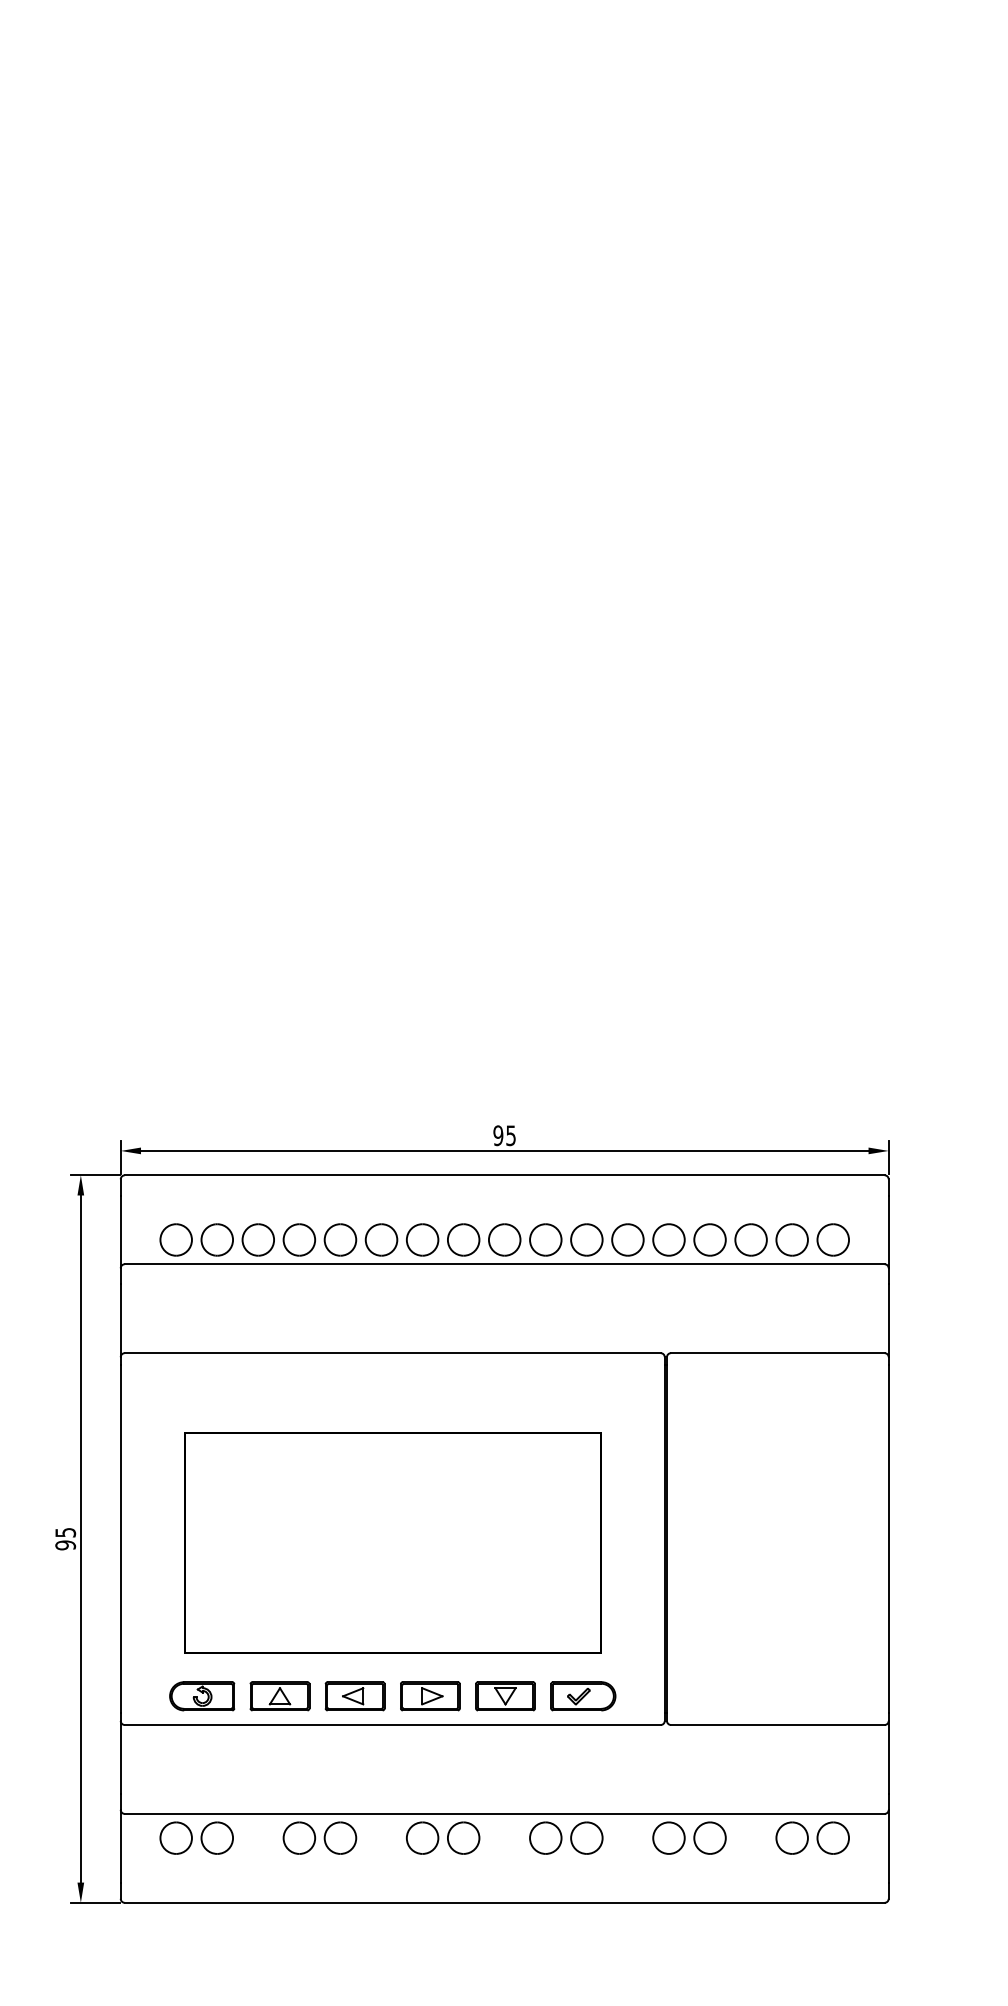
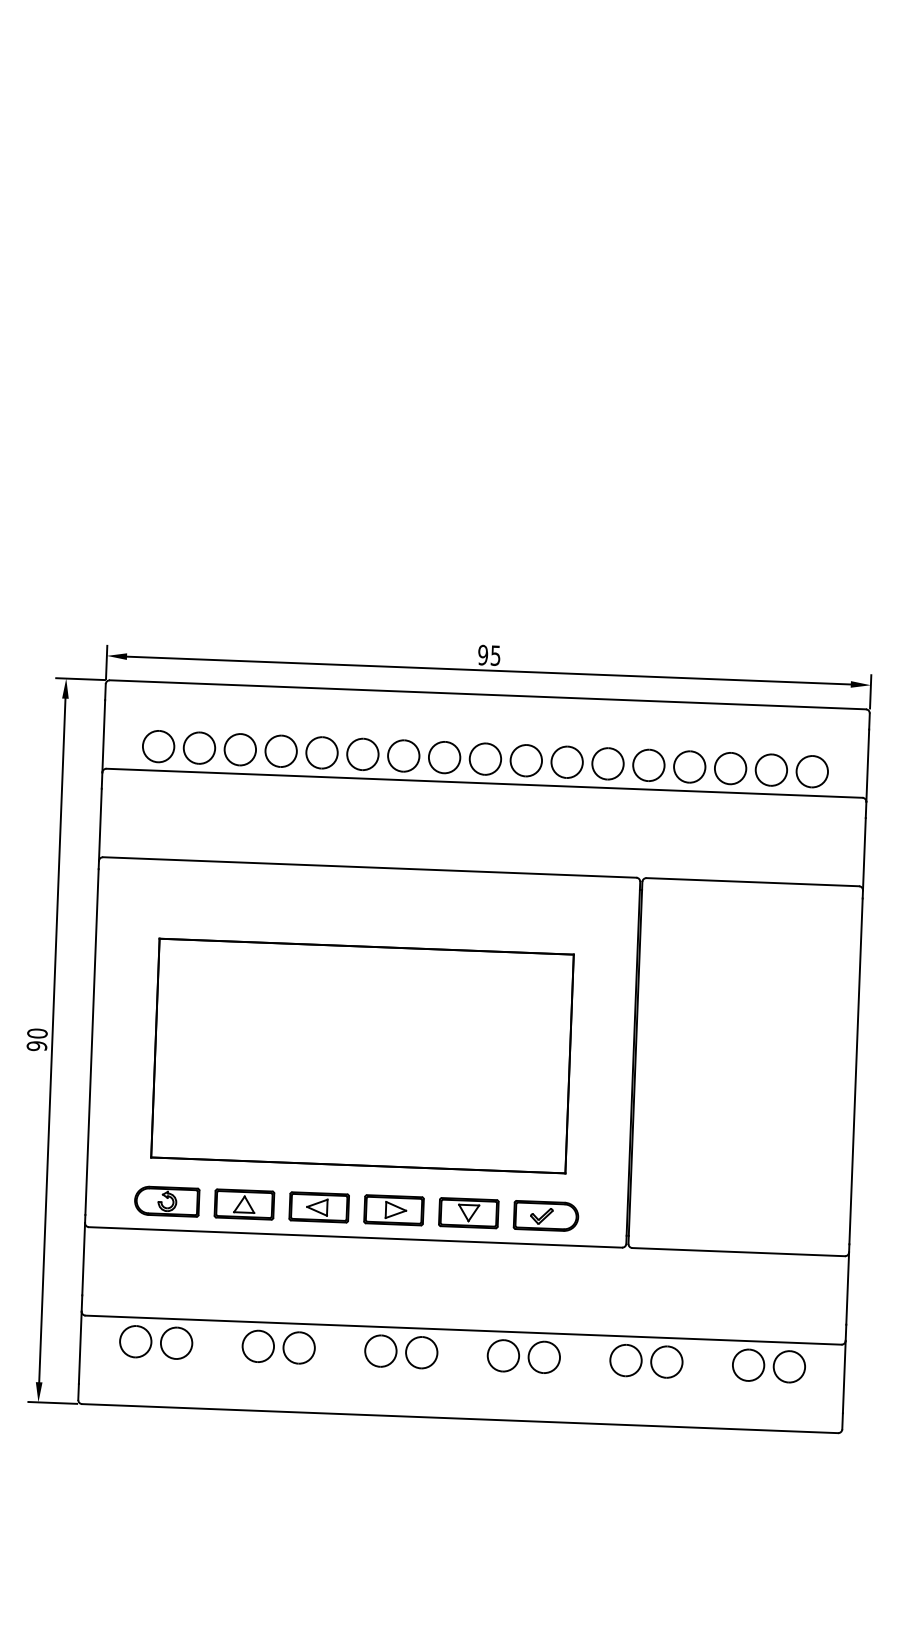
text: (65, 1532) -> (37, 1033), 95 -> 90

